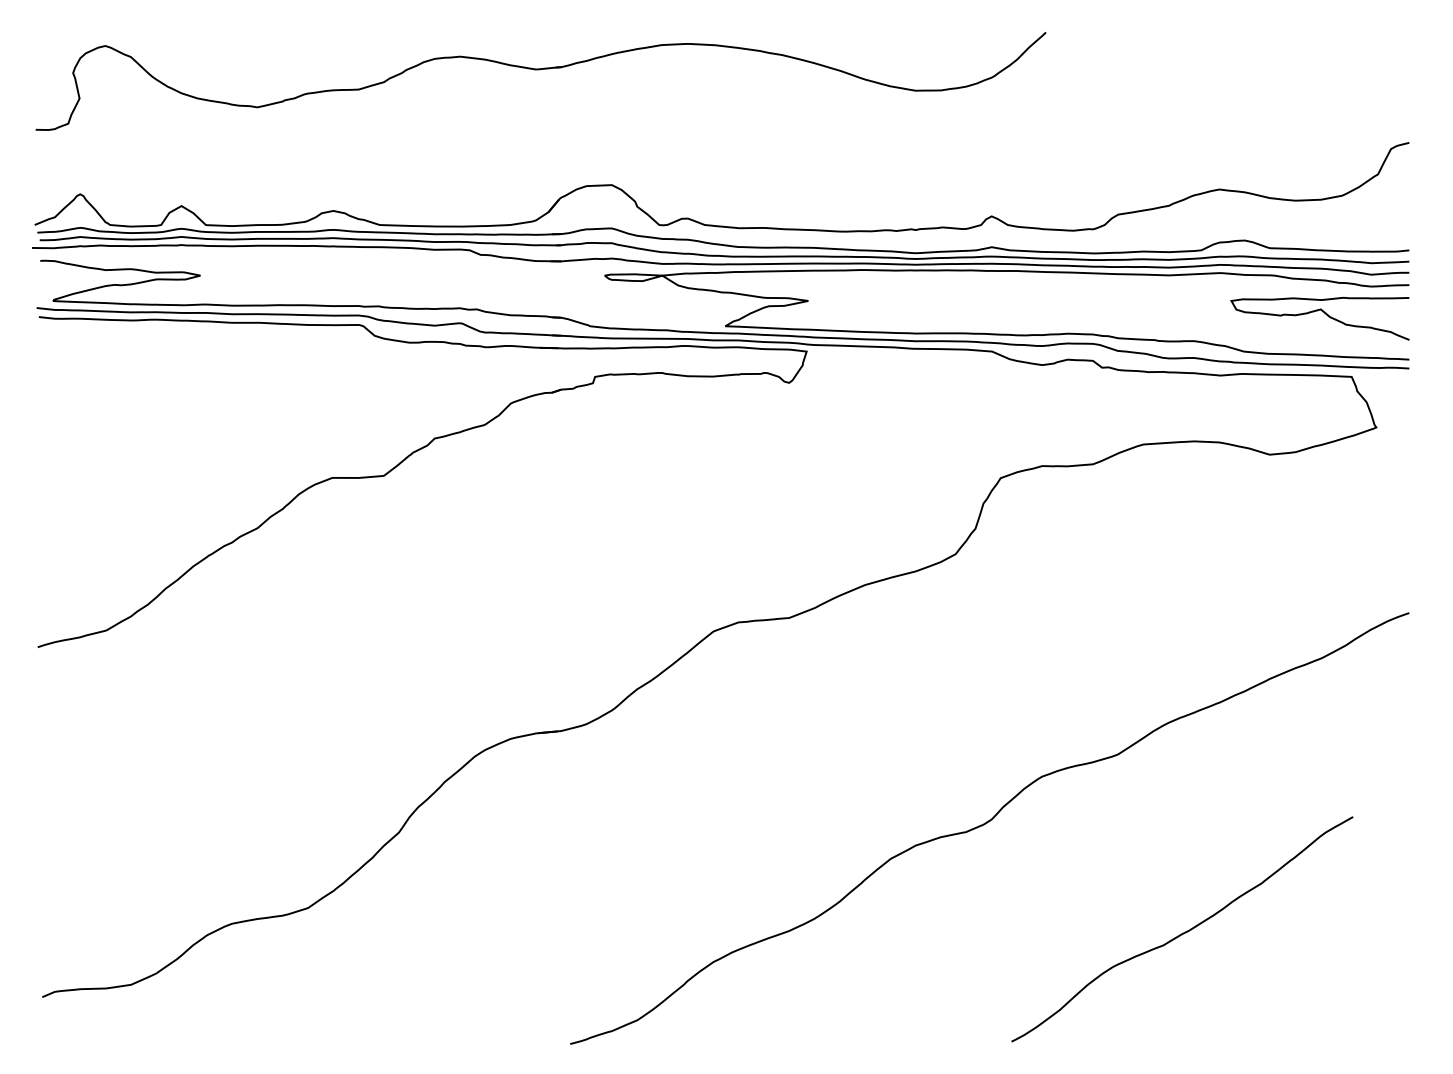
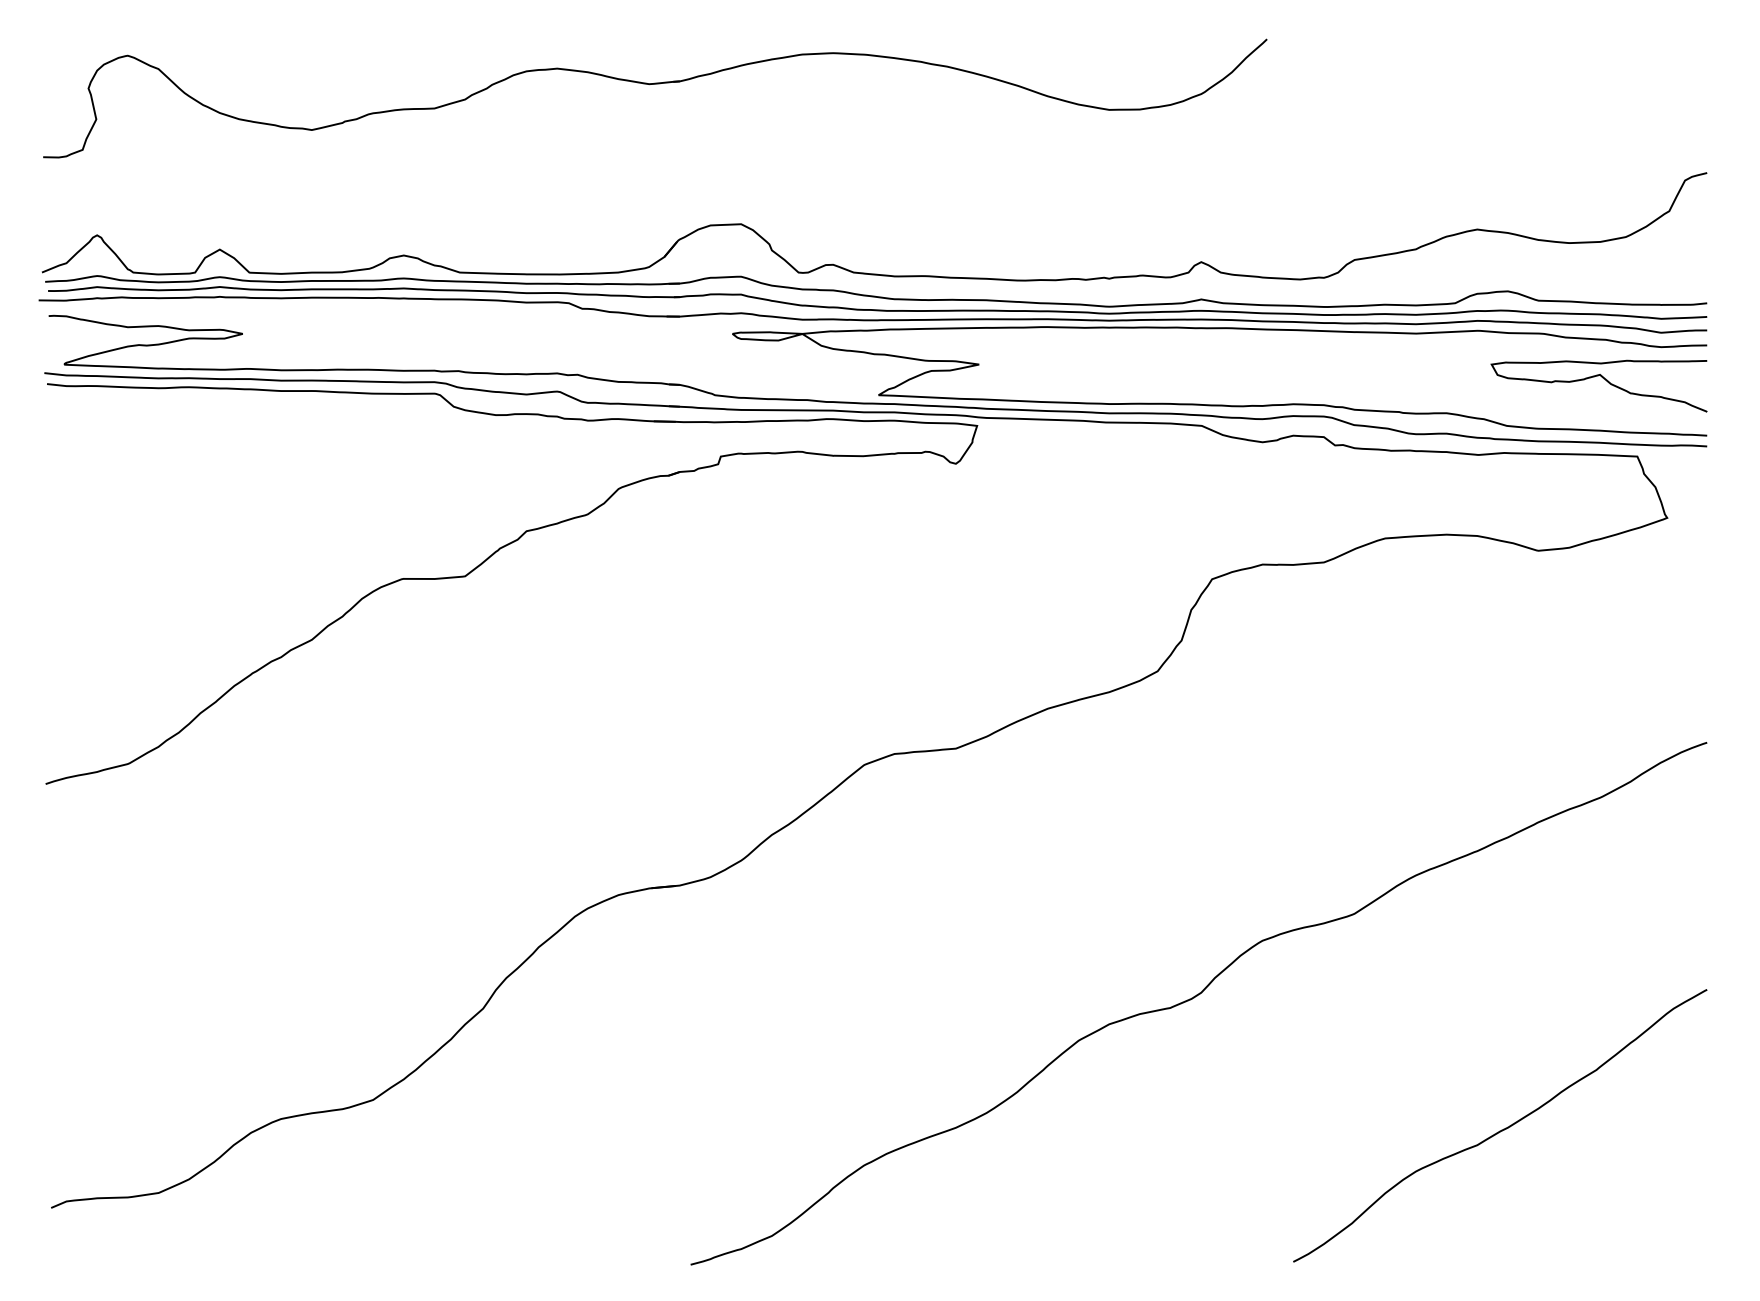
curve: (1183, 932) -> (1501, 1129), moved

